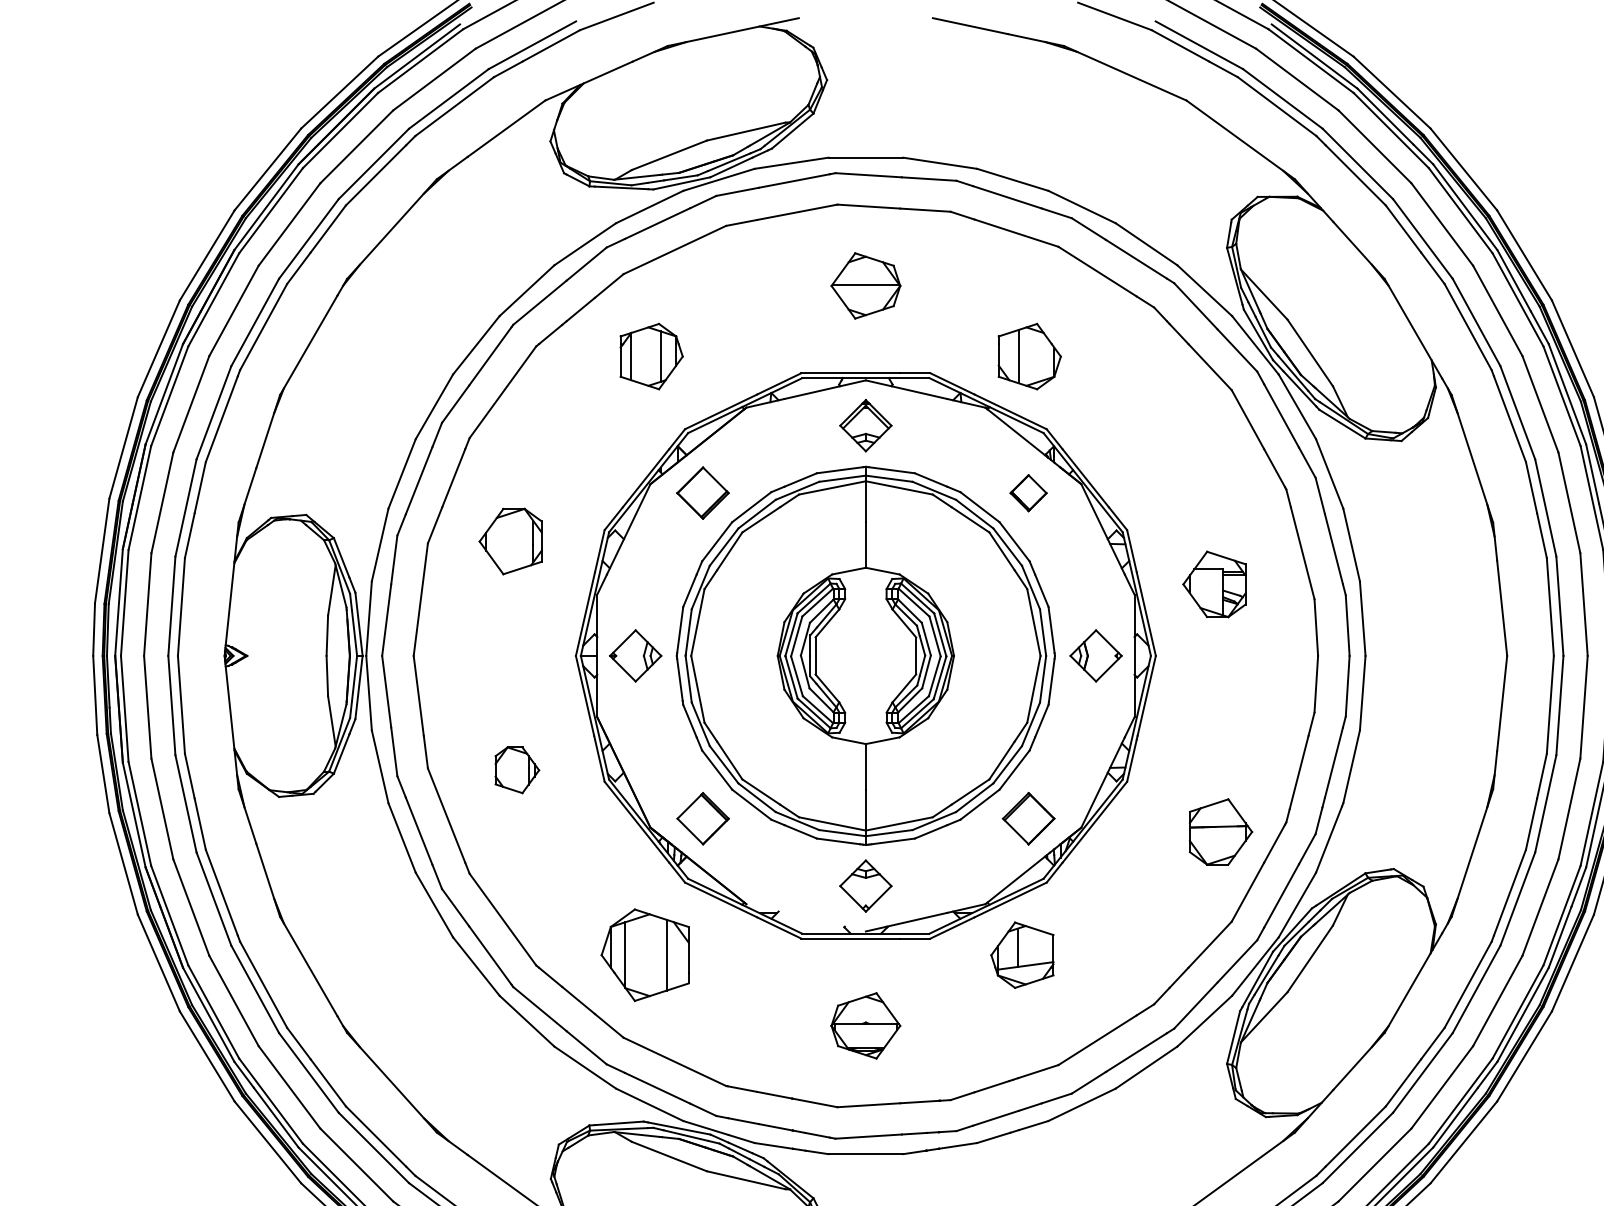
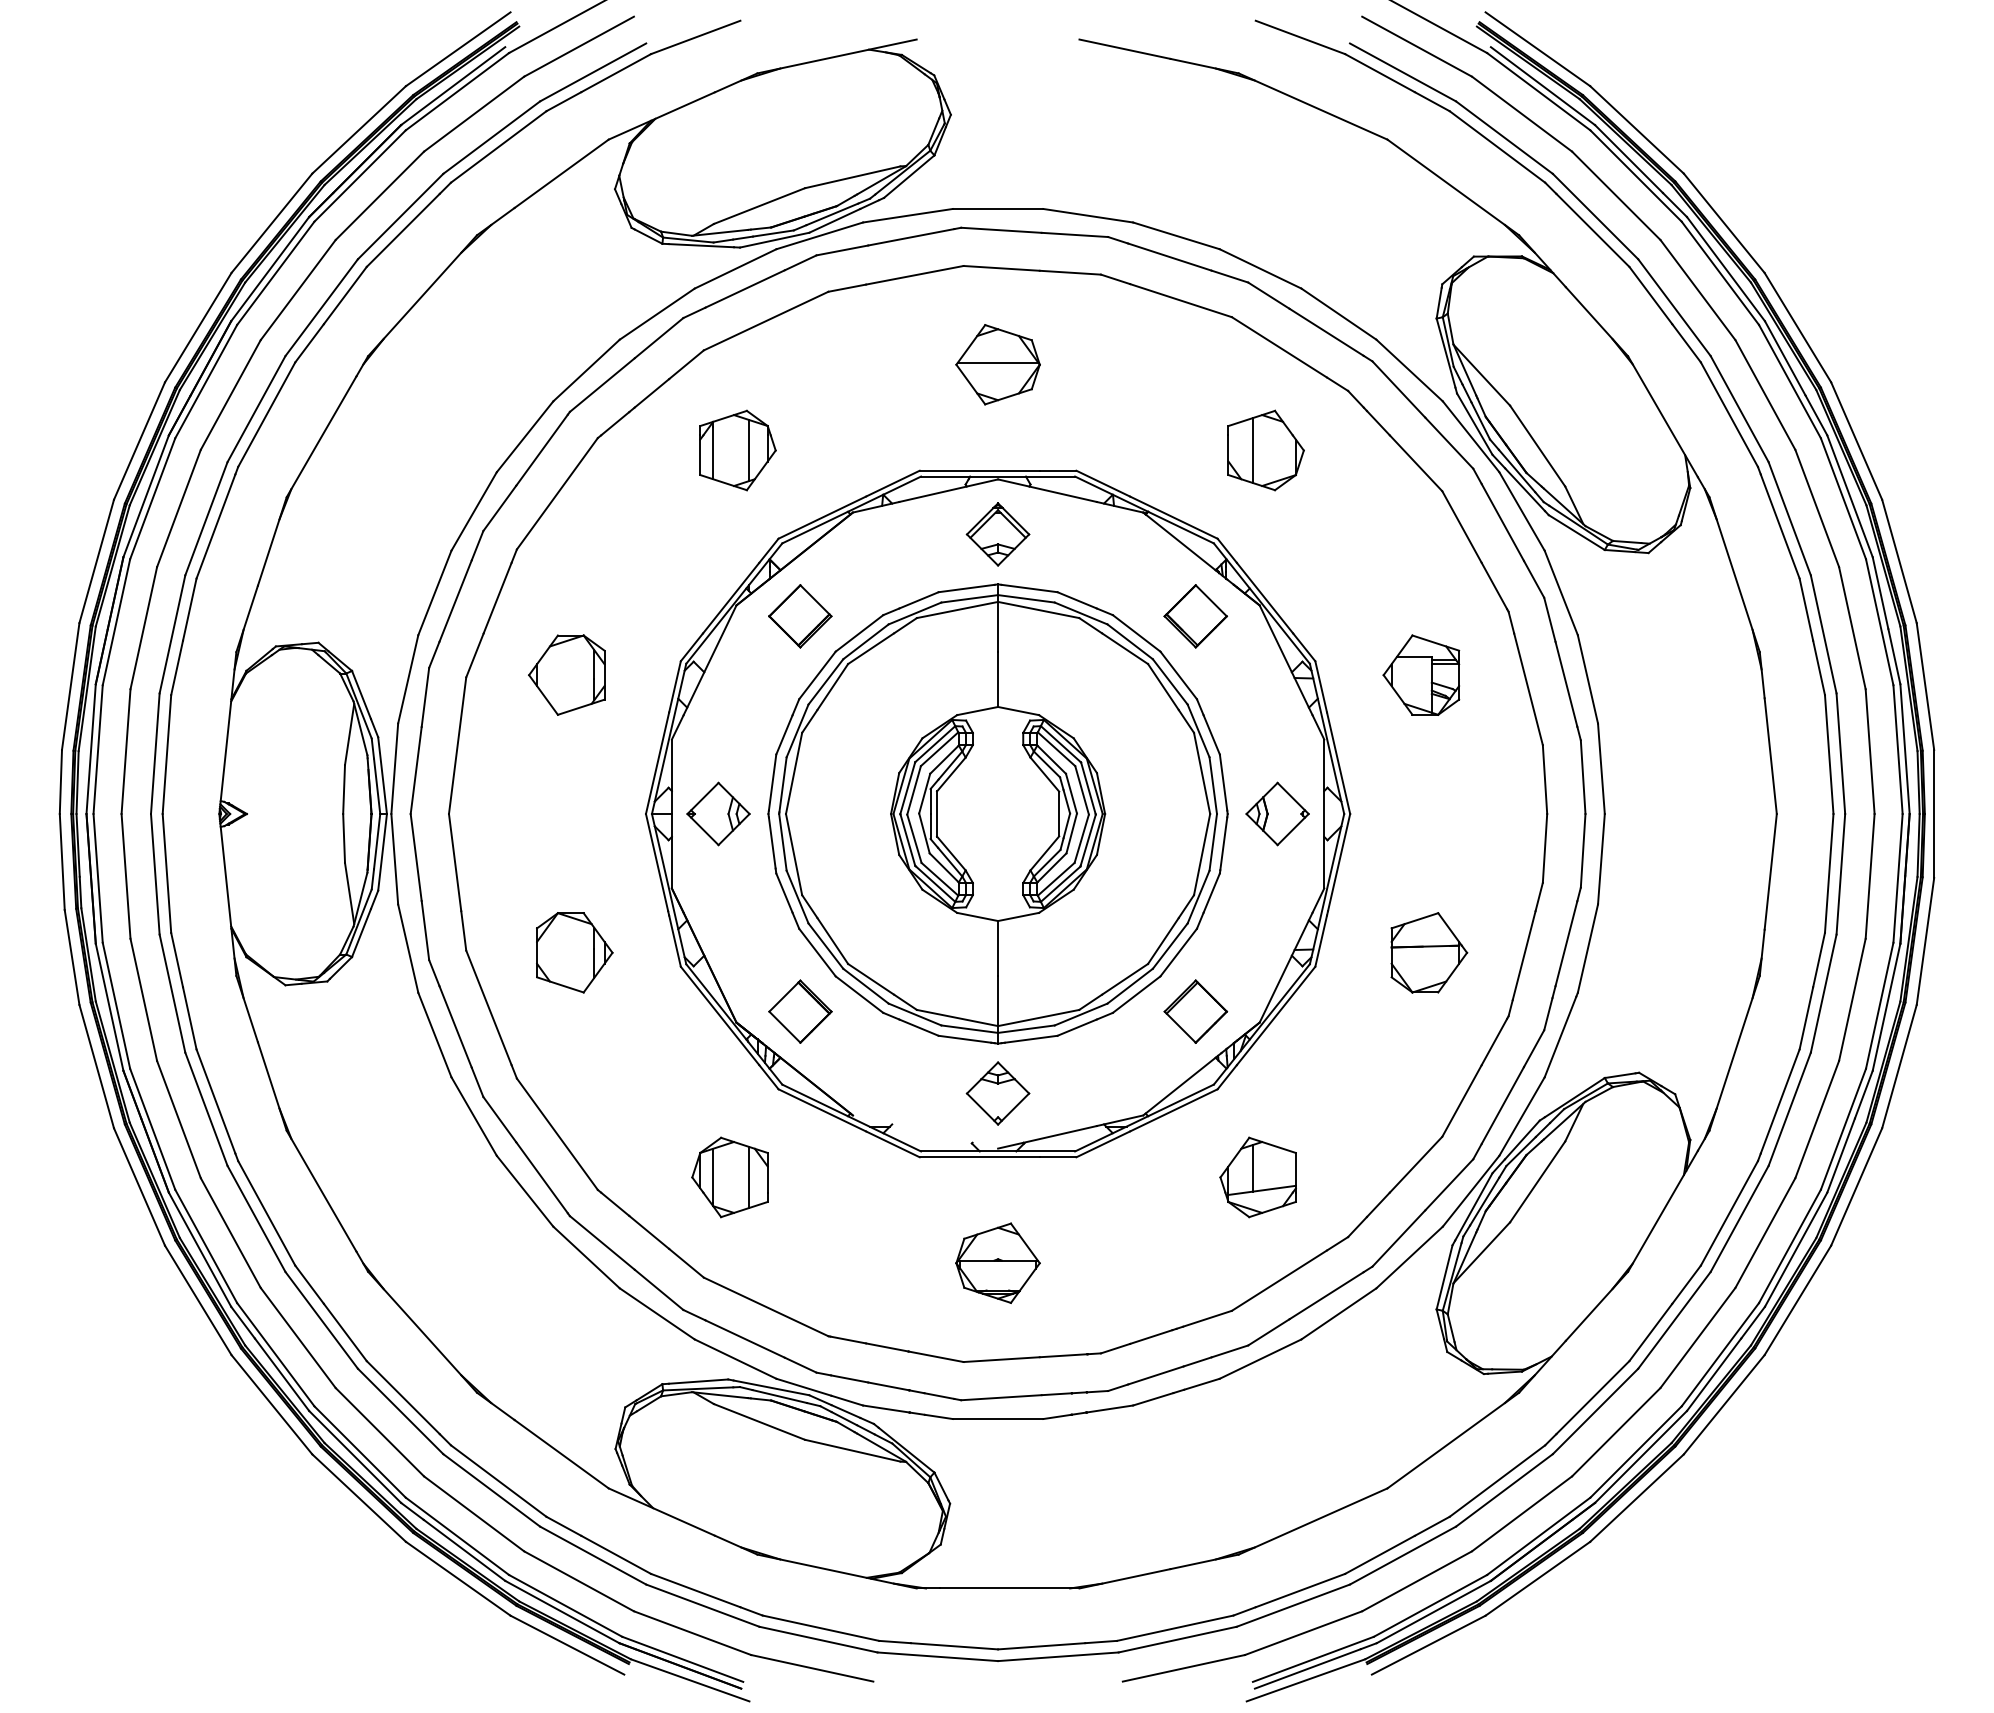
part: (1029, 356) -> (1265, 450), moved
part: (1028, 493) -> (1195, 616), size x1.43
part: (1214, 583) -> (1421, 674), moved
part: (517, 769) -> (574, 952), size x1.43
part: (1221, 831) -> (1429, 952), moved
part: (644, 955) -> (729, 1177), size x0.71
part: (1021, 955) -> (1257, 1177), moved

